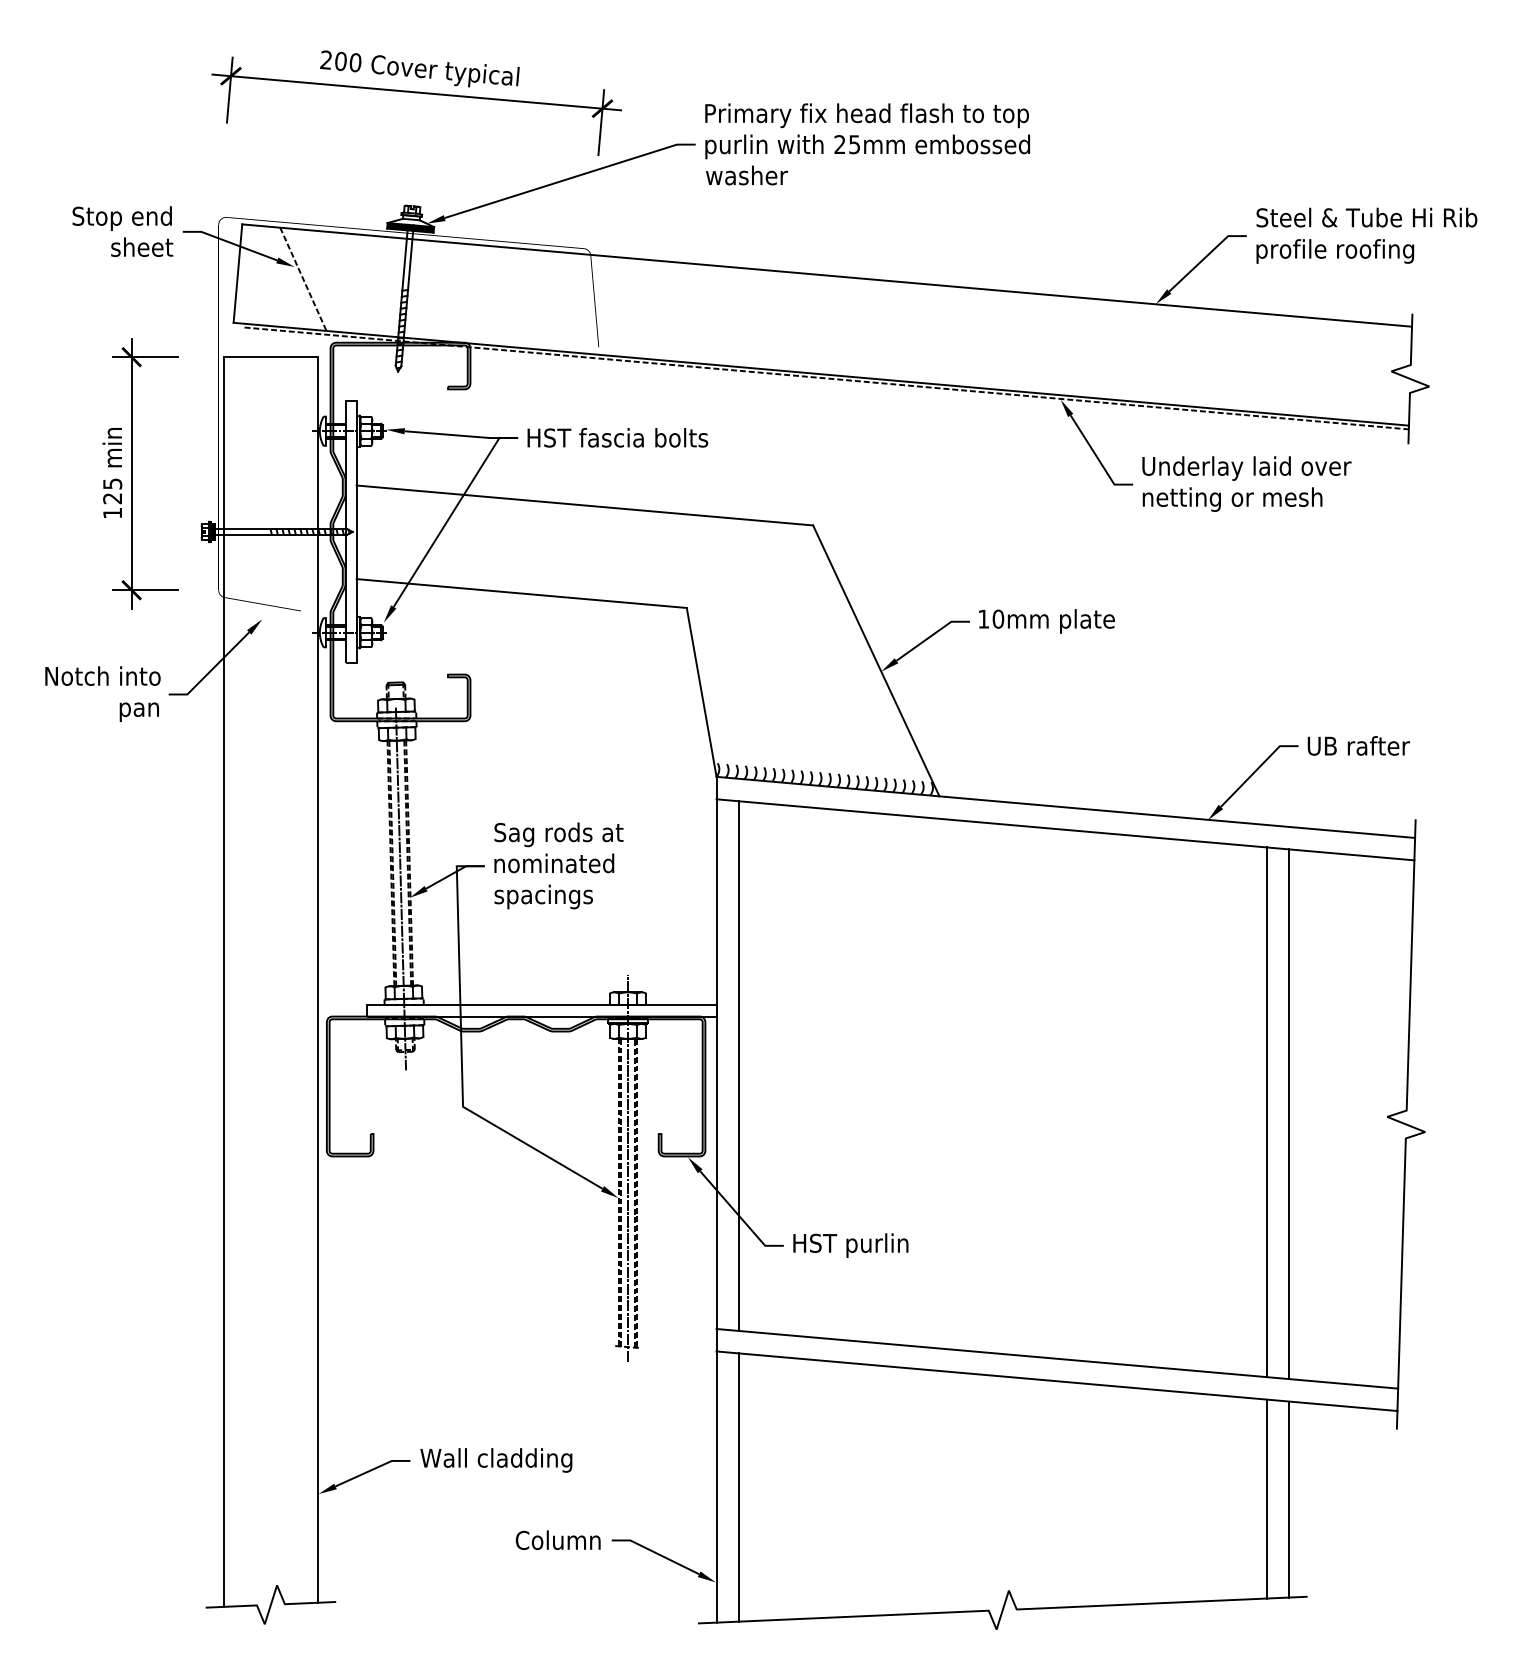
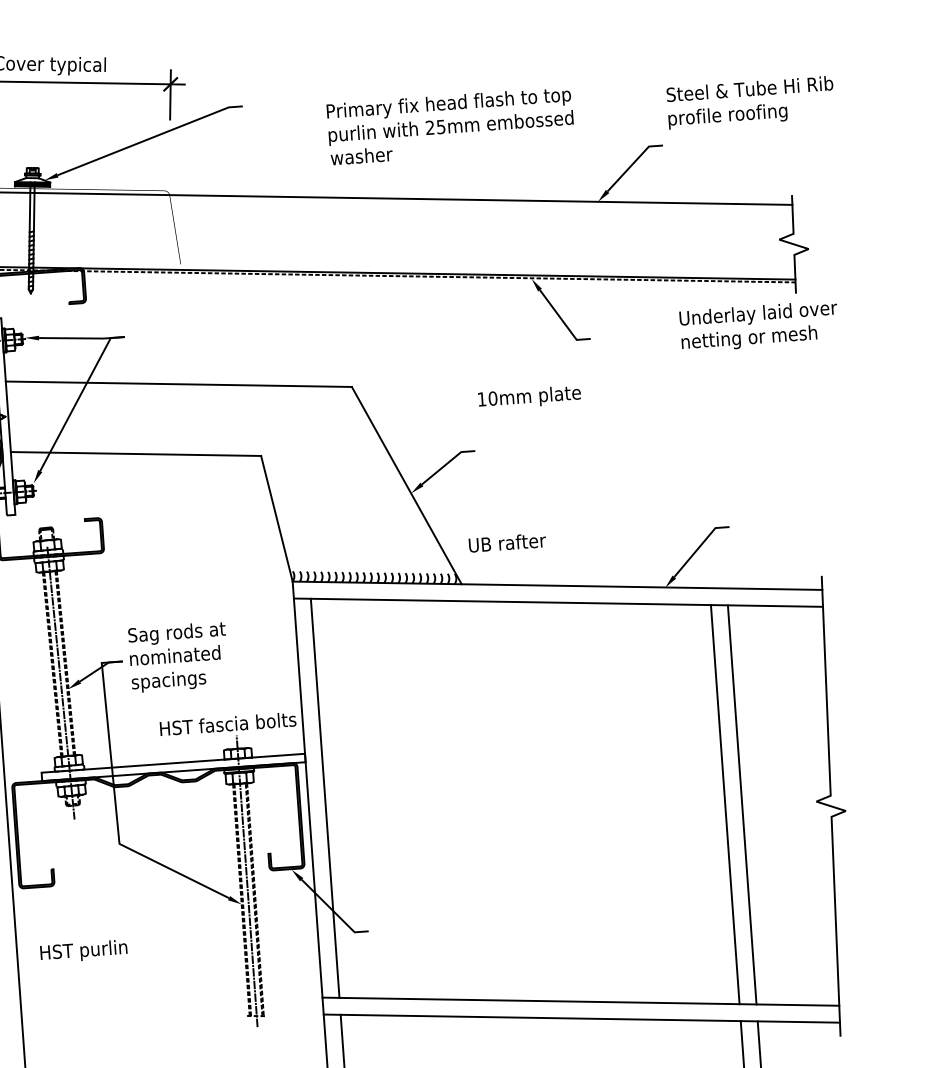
text: (867, 144) -> (450, 126), moved
text: (1366, 235) -> (750, 102), moved
text: (617, 437) -> (227, 723), moved
text: (1246, 483) -> (759, 326), moved
text: (1046, 621) -> (529, 397), moved
text: (1358, 745) -> (507, 542), moved
text: (850, 1245) -> (83, 951), moved

